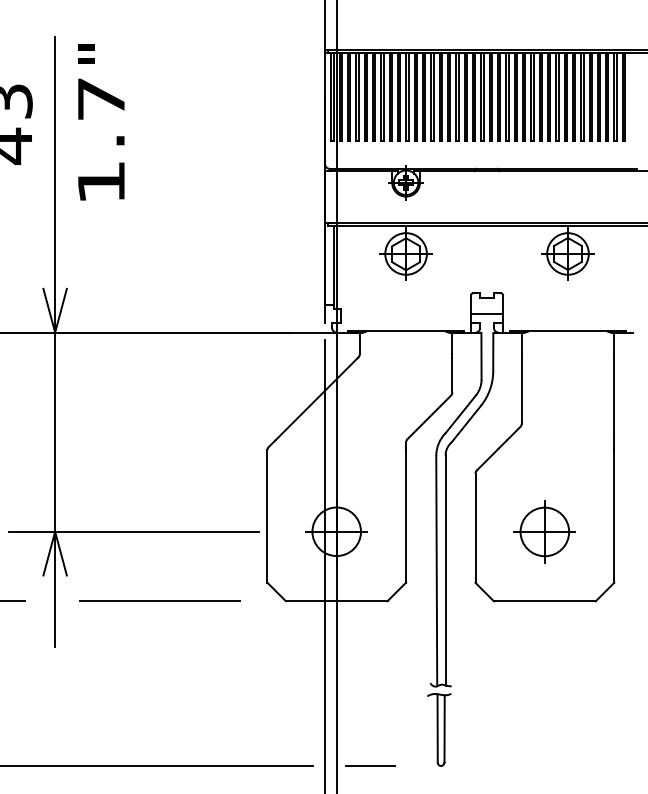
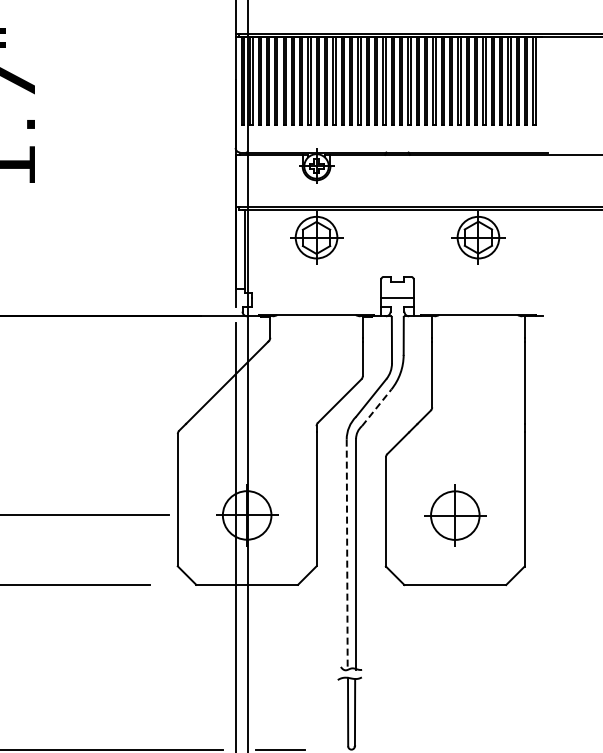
line: (466, 423) -> (376, 407), solid -> dashed
line: (436, 571) -> (346, 555), solid -> dashed

